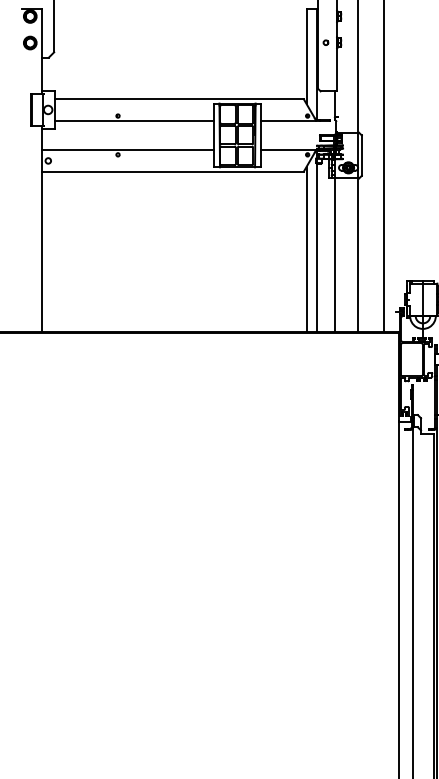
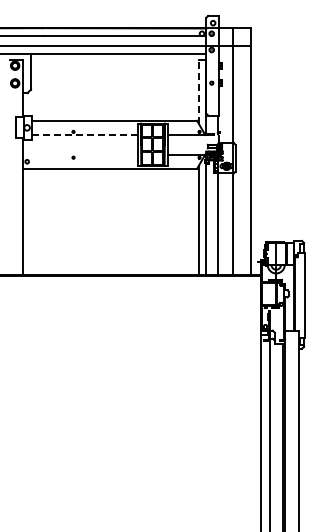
line: (306, 56) -> (198, 92), solid -> dashed
line: (134, 119) -> (84, 134), solid -> dashed
line: (127, 150) -> (79, 154), removed

